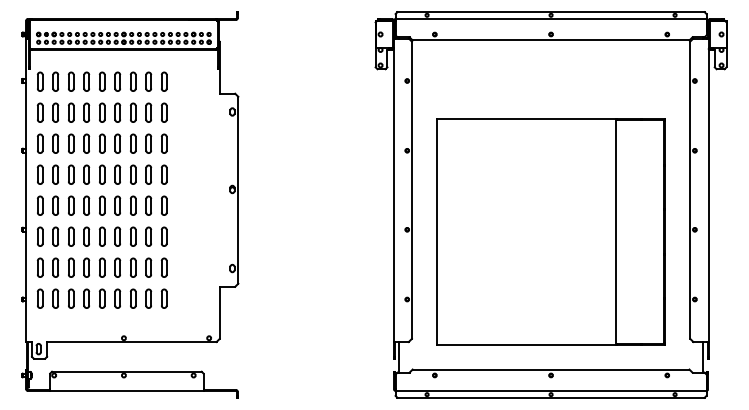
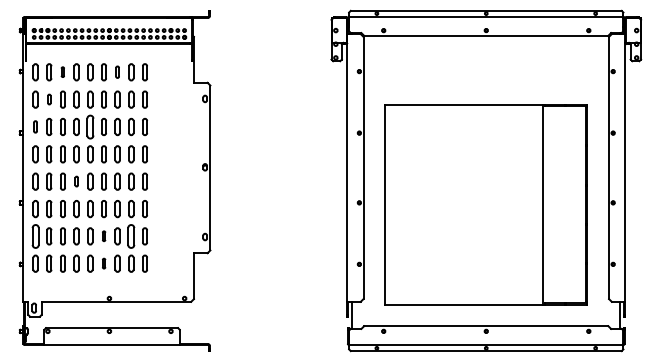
part: (70, 81) -> (62, 72), size x0.6
part: (132, 81) -> (117, 72), size x0.7
part: (55, 112) -> (49, 99), size x0.6
part: (39, 143) -> (34, 126), size x0.7
part: (101, 143) -> (89, 126), size x1.4
part: (86, 205) -> (76, 181), size x0.6
part: (39, 267) -> (34, 236), size x1.4
part: (117, 267) -> (103, 236), size x0.6
part: (148, 267) -> (131, 236), size x1.4
part: (117, 298) -> (103, 263), size x0.6

